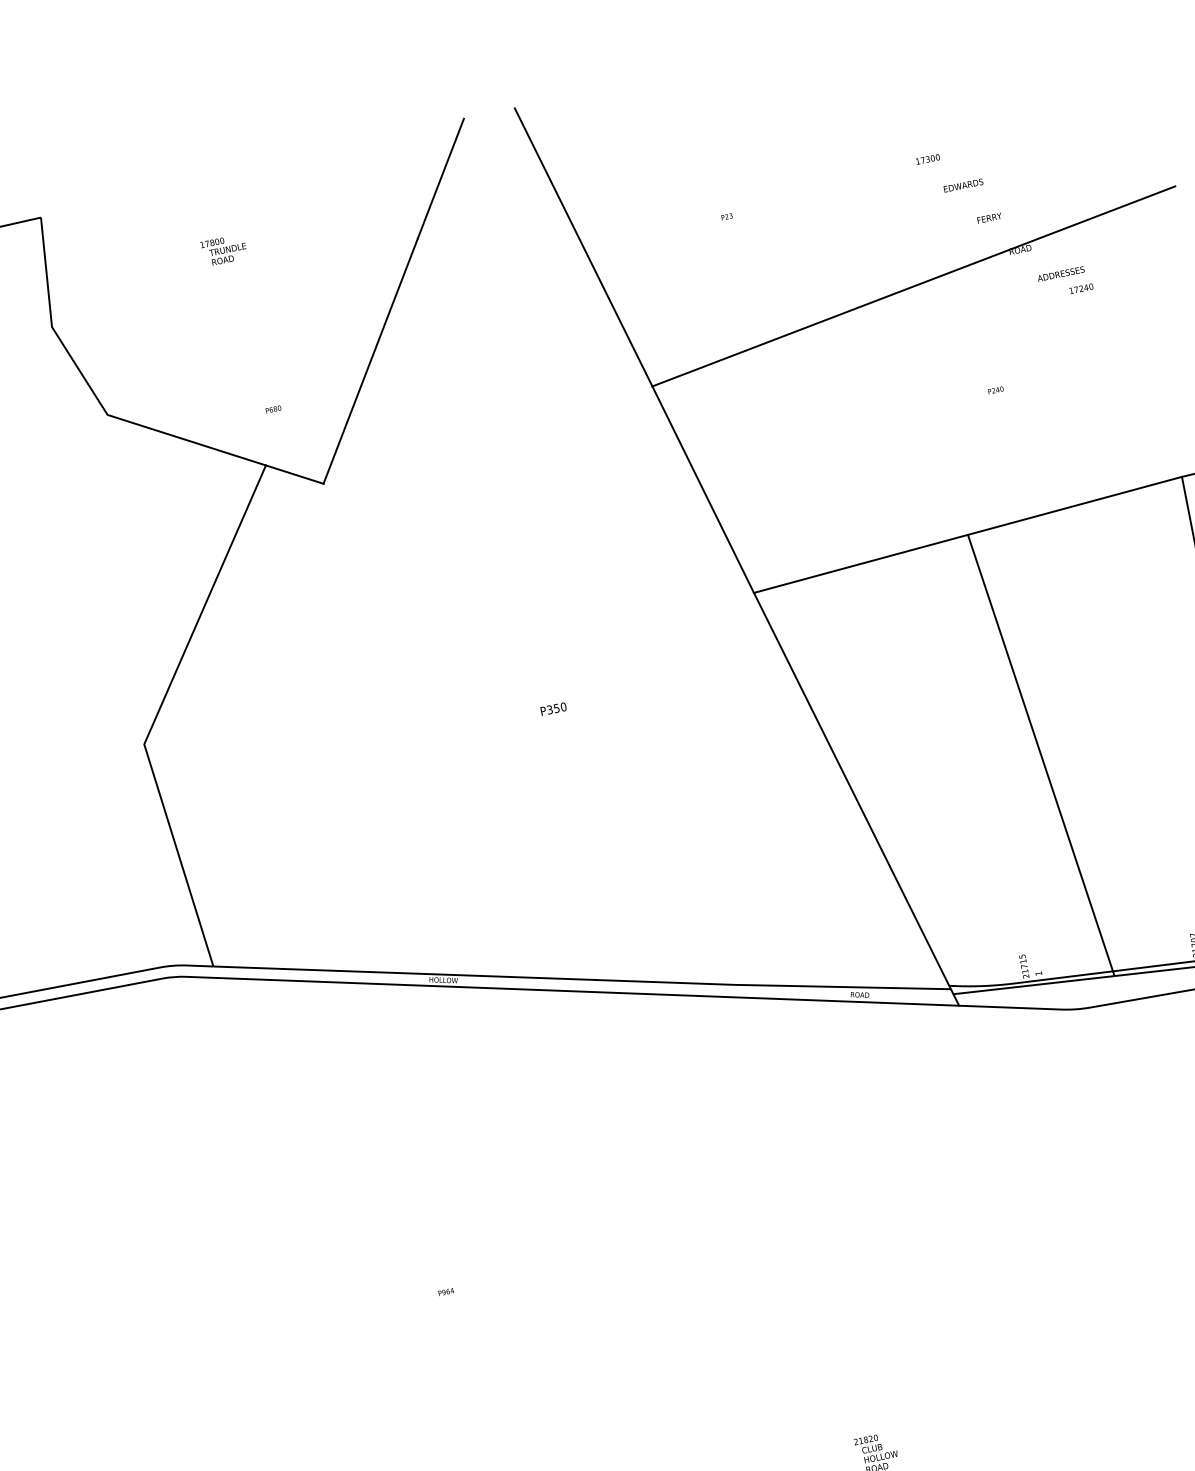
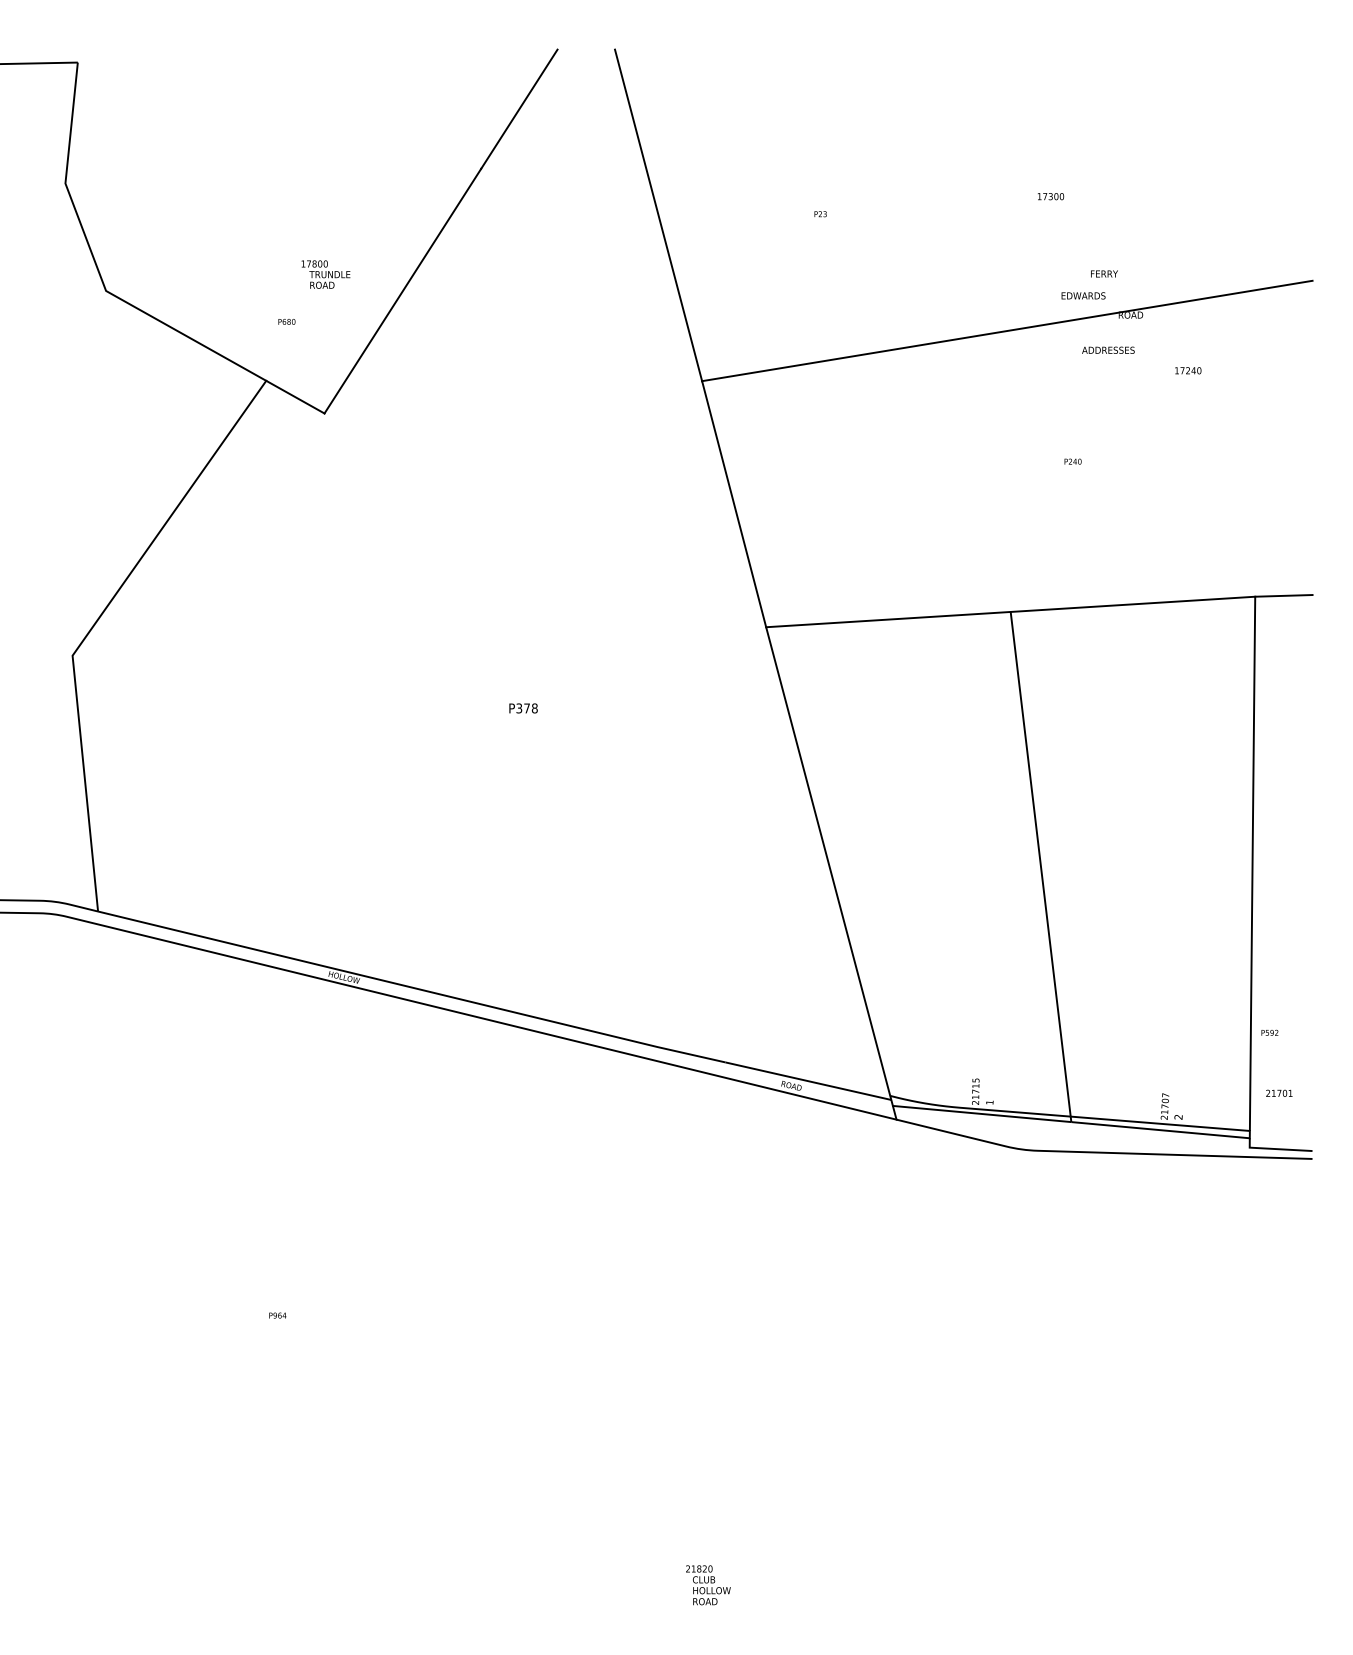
text: (963, 185) -> (1083, 295), moved
text: (223, 250) -> (325, 274), moved
text: (1060, 273) -> (1108, 349), moved
text: (559, 707) -> (530, 708), P350 -> P378

